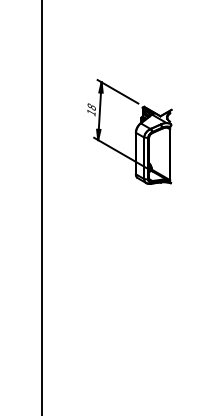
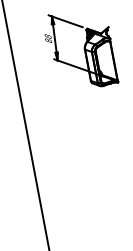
text: (91, 112) -> (48, 40), 18 -> 88

